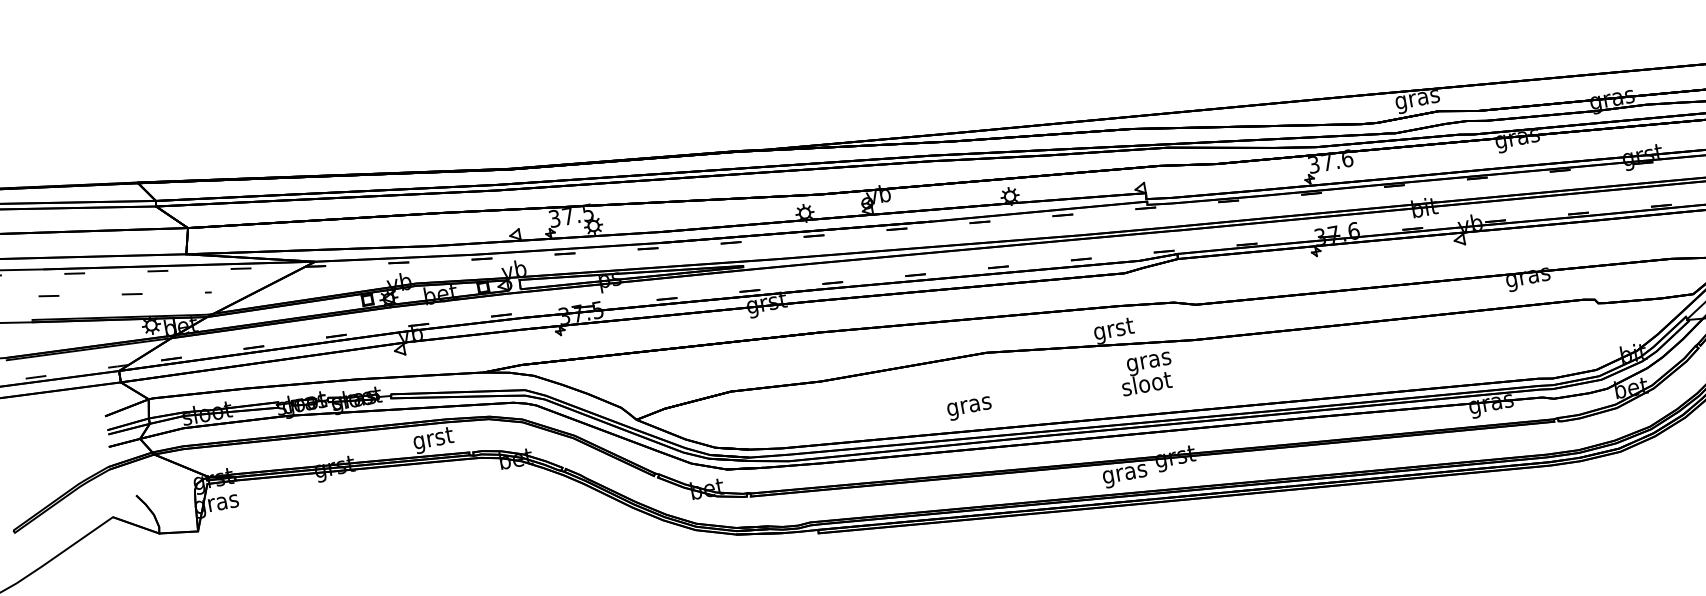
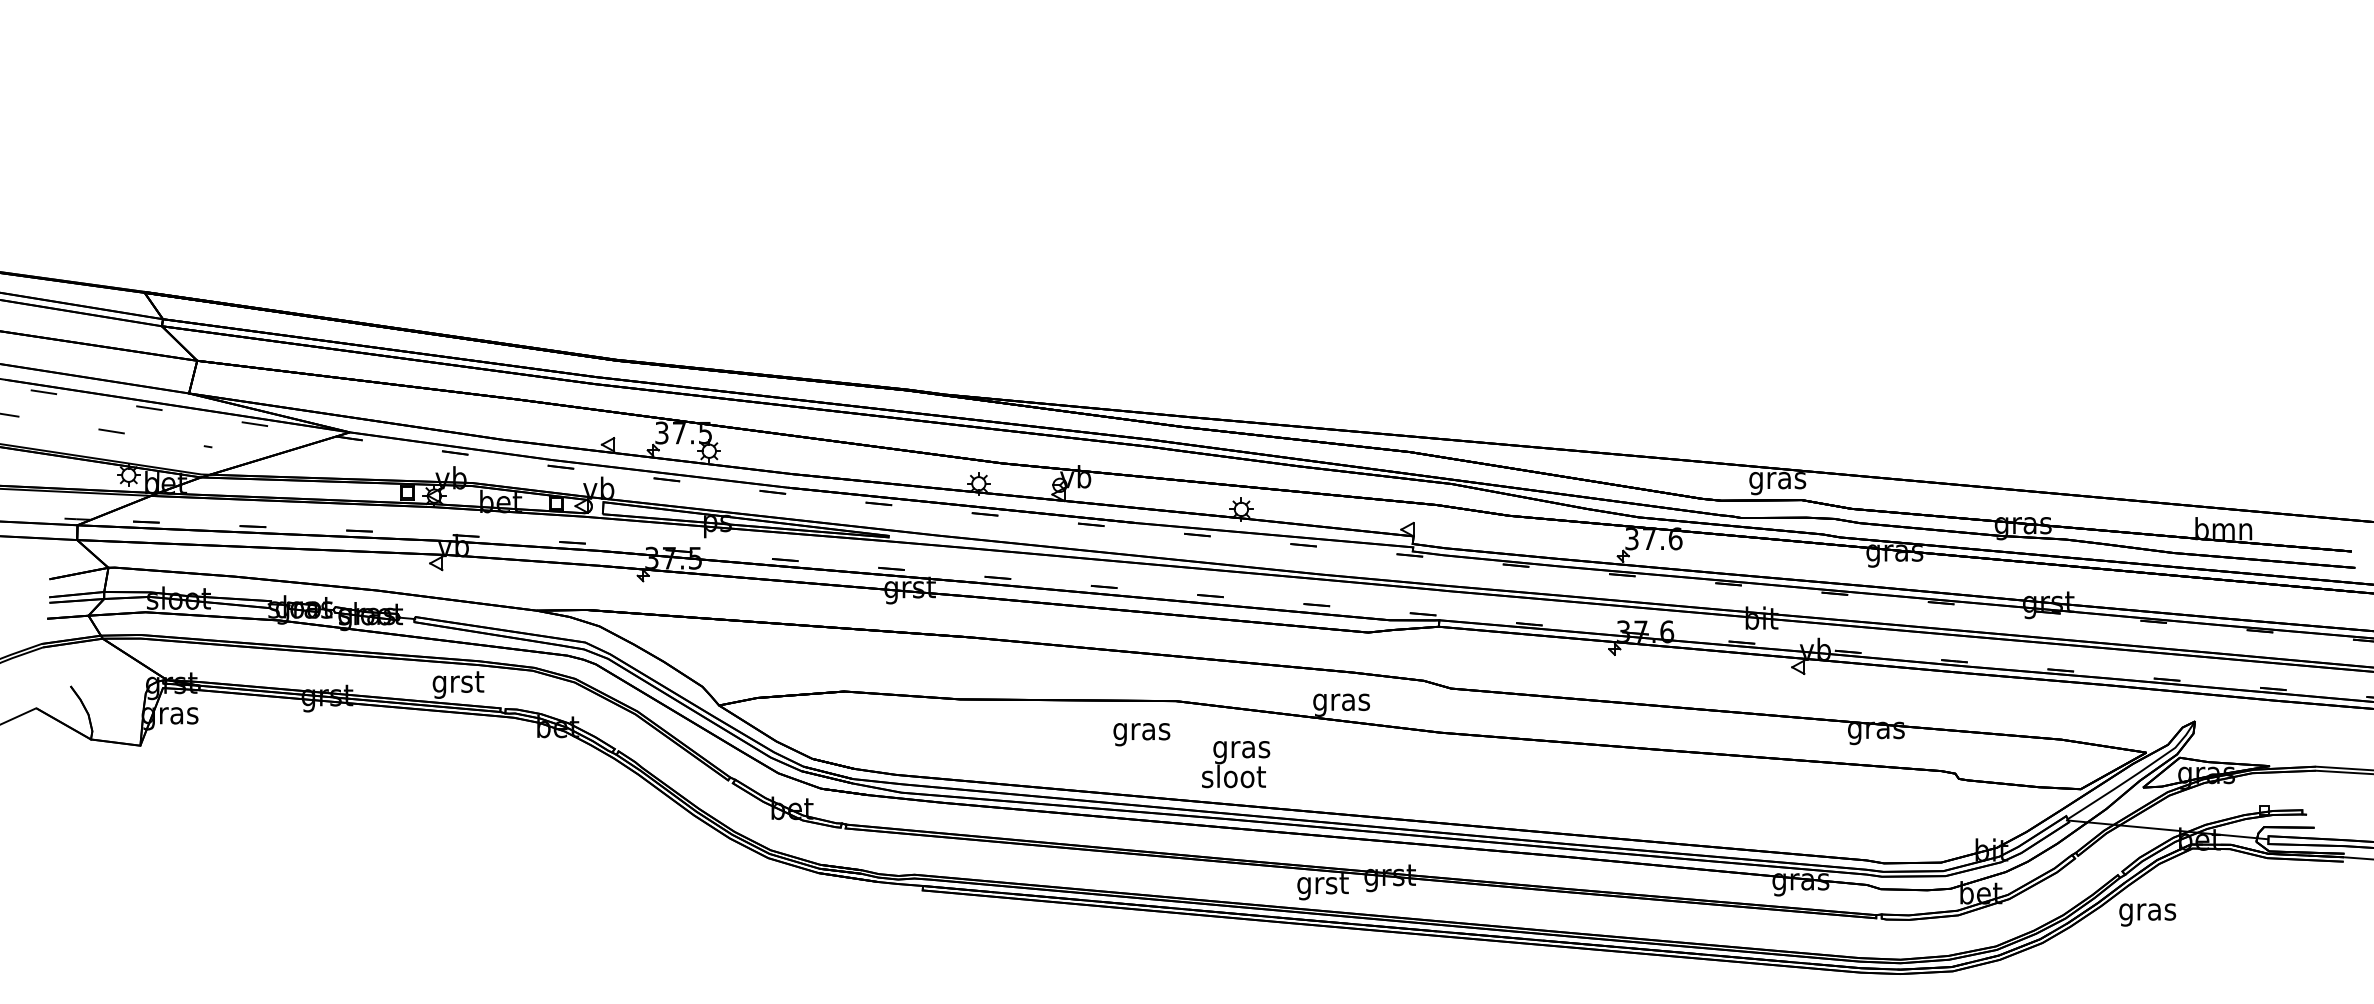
text: (1113, 330) -> (1341, 702), grst -> gras
text: (1147, 373) -> (1236, 764), moved
text: (969, 408) -> (1141, 734), moved
text: (1124, 474) -> (1322, 886), gras -> grst

